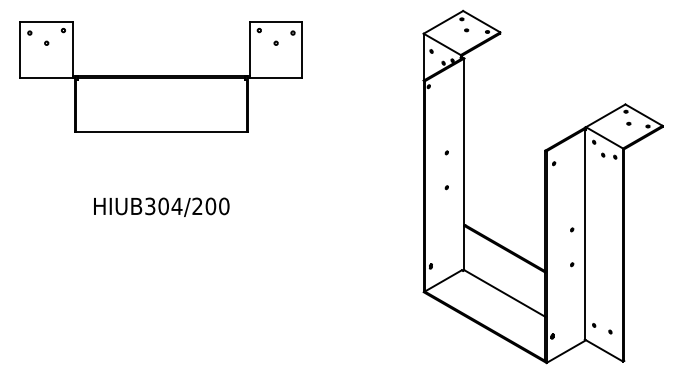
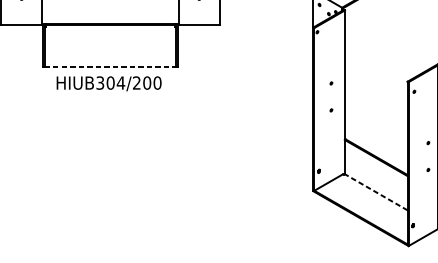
line: (161, 131) -> (110, 66), solid -> dashed
text: (161, 206) -> (108, 83), moved
line: (504, 293) -> (376, 192), solid -> dashed

